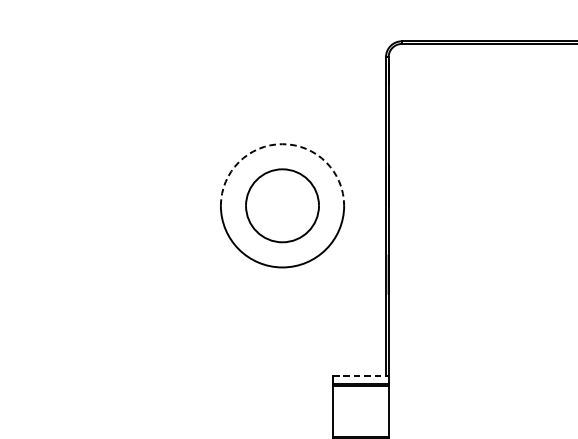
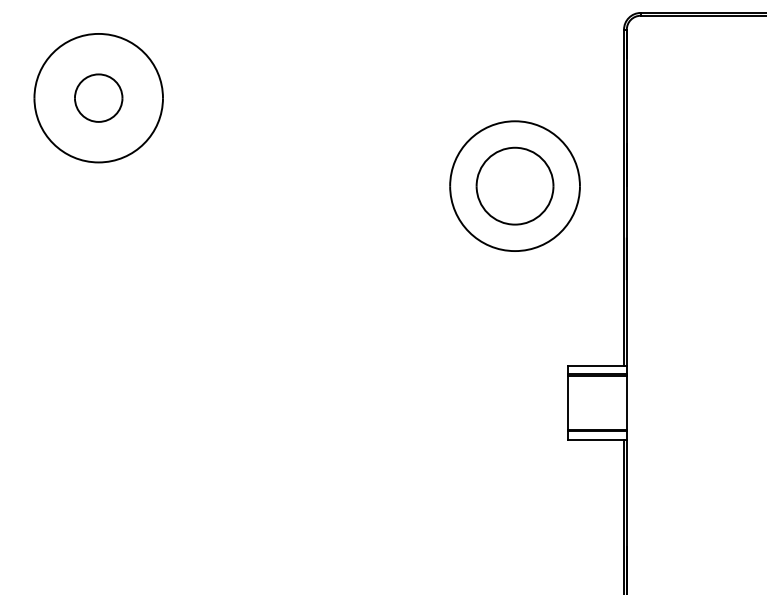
arc: (282, 144) -> (515, 121), dashed -> solid
line: (359, 376) -> (596, 365), dashed -> solid

